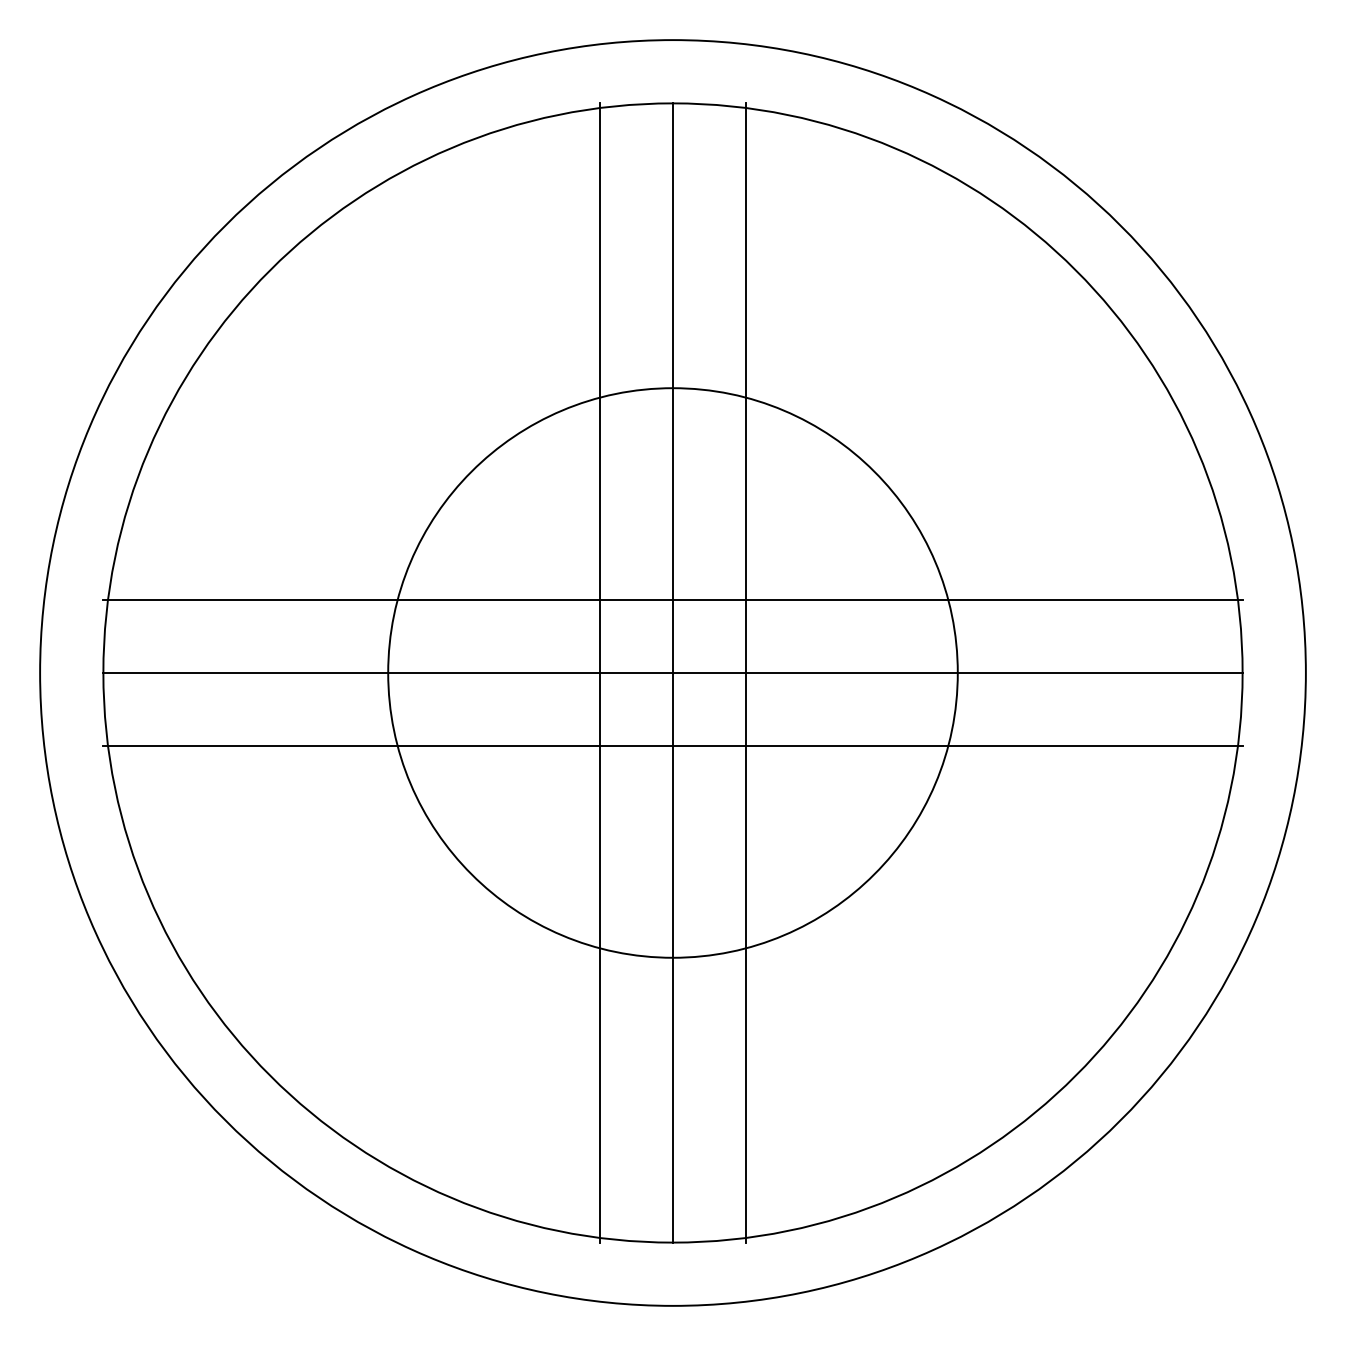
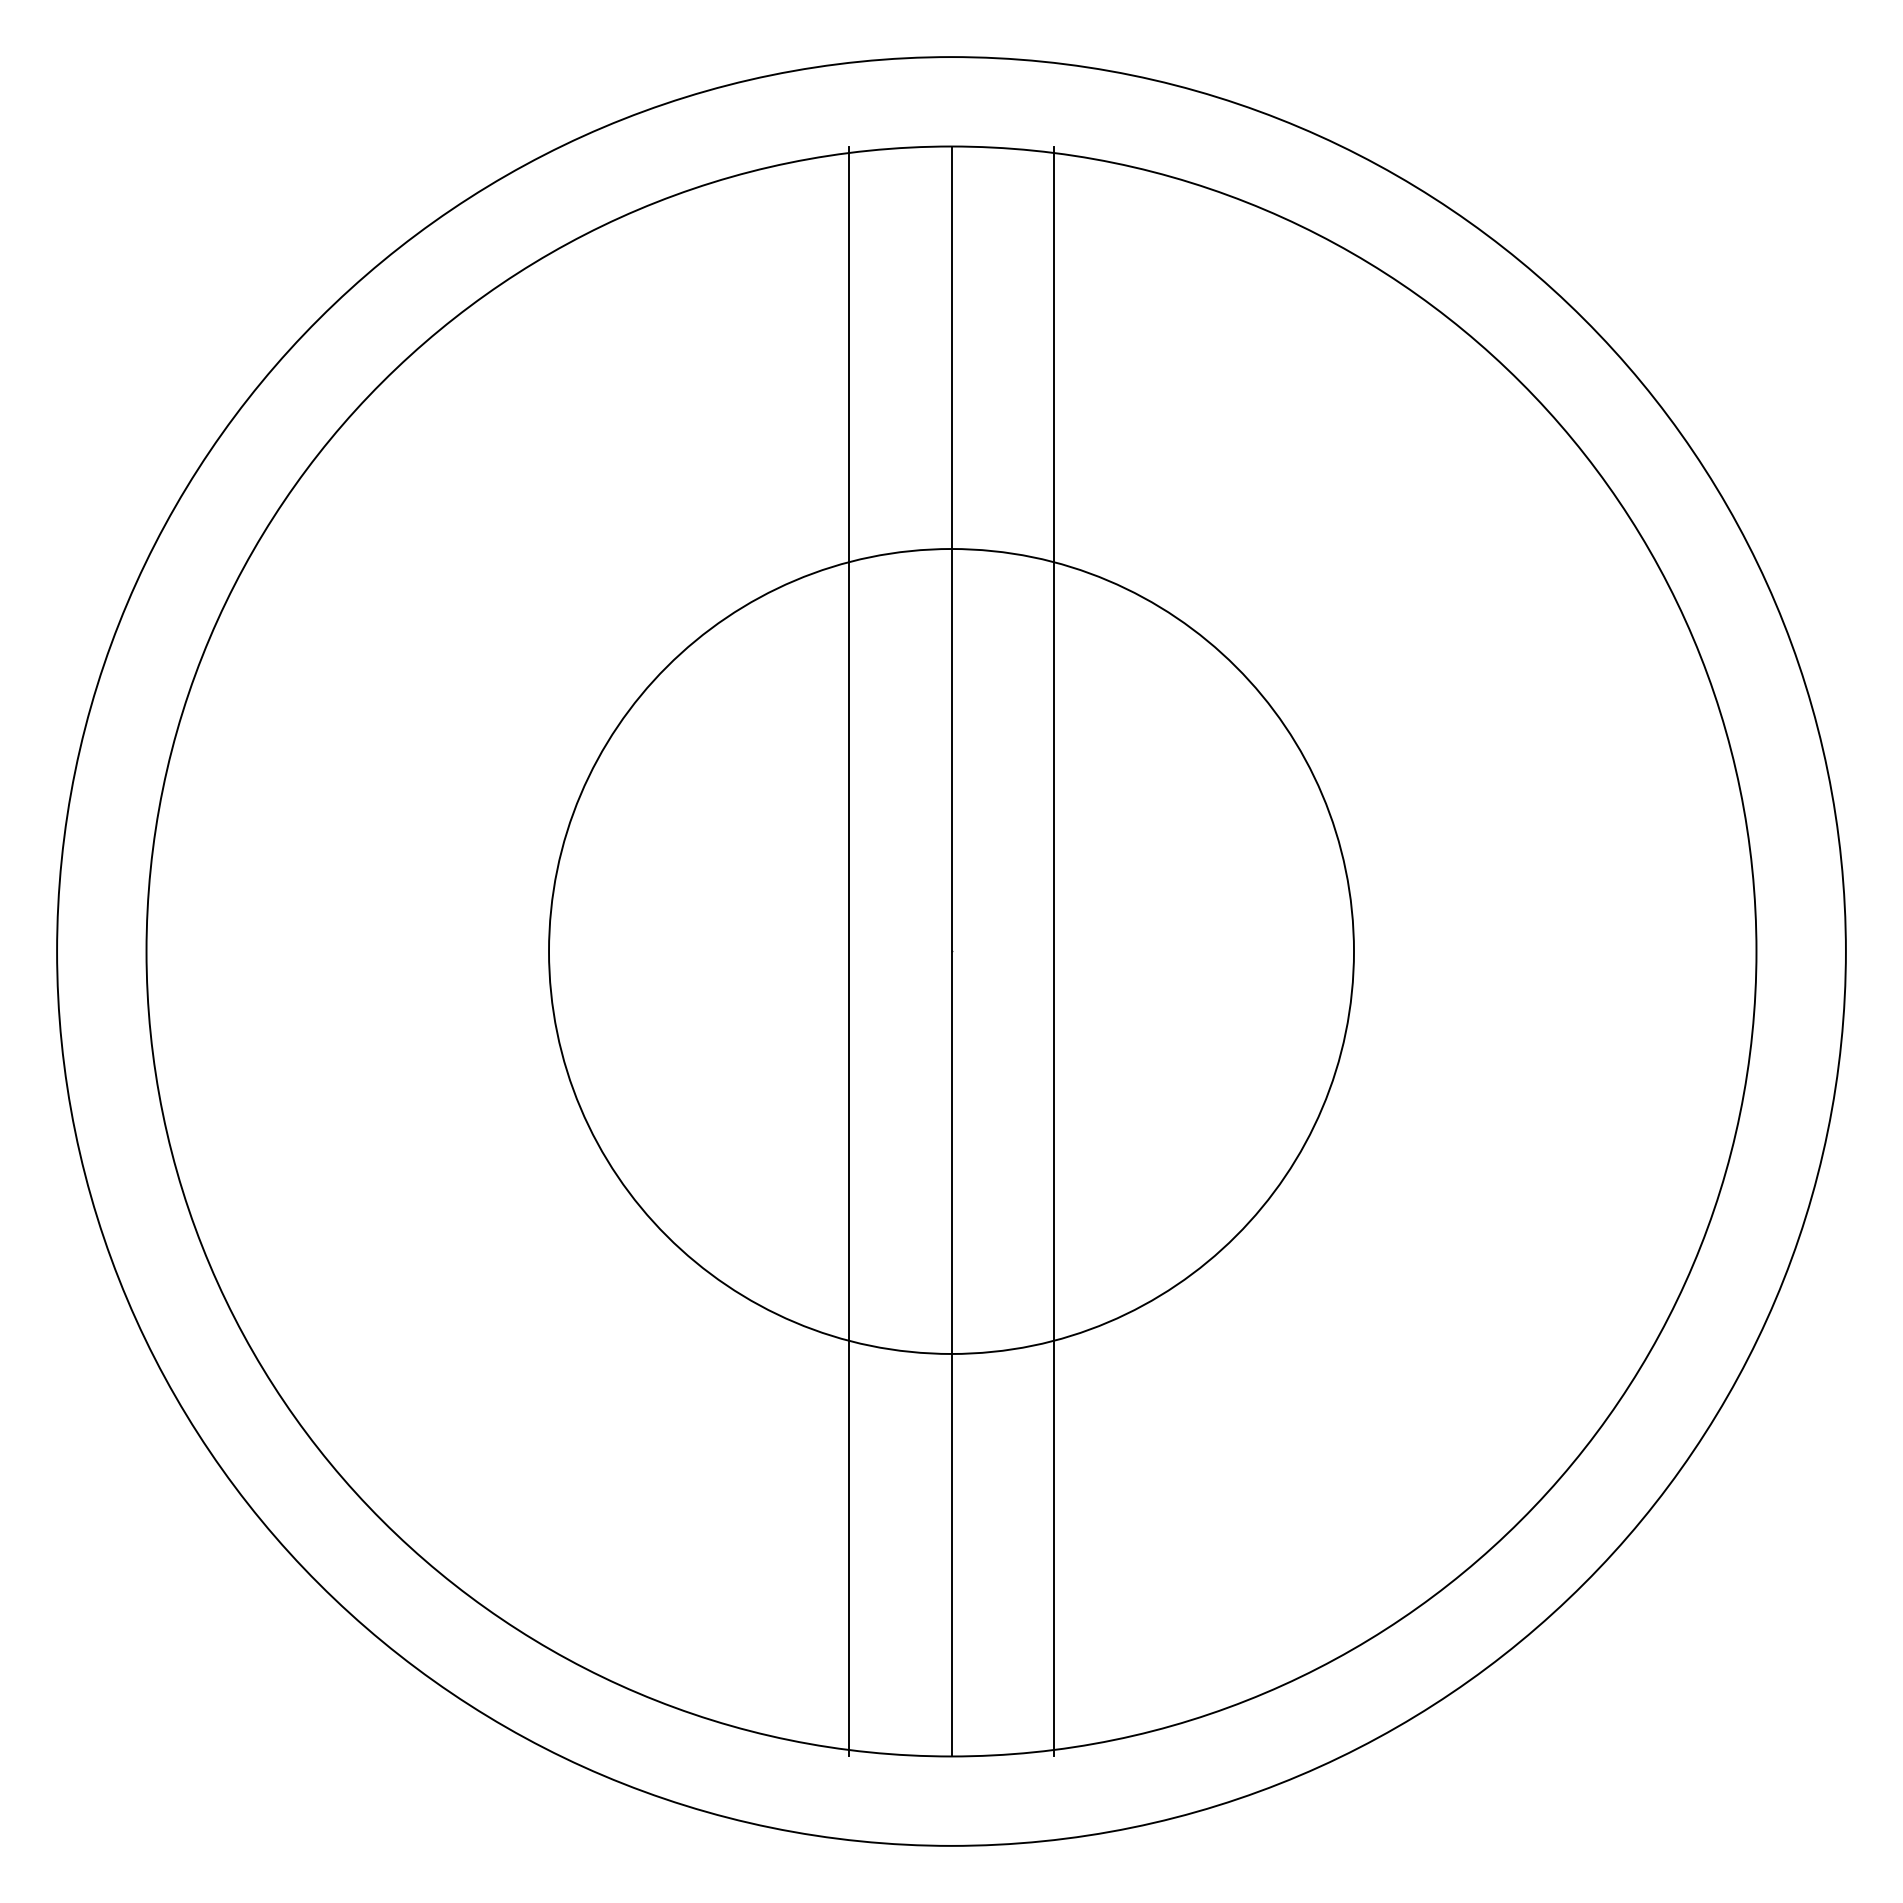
line: (673, 600) -> (951, 848), removed
line: (673, 673) -> (951, 951), removed
line: (673, 745) -> (951, 1054), removed

